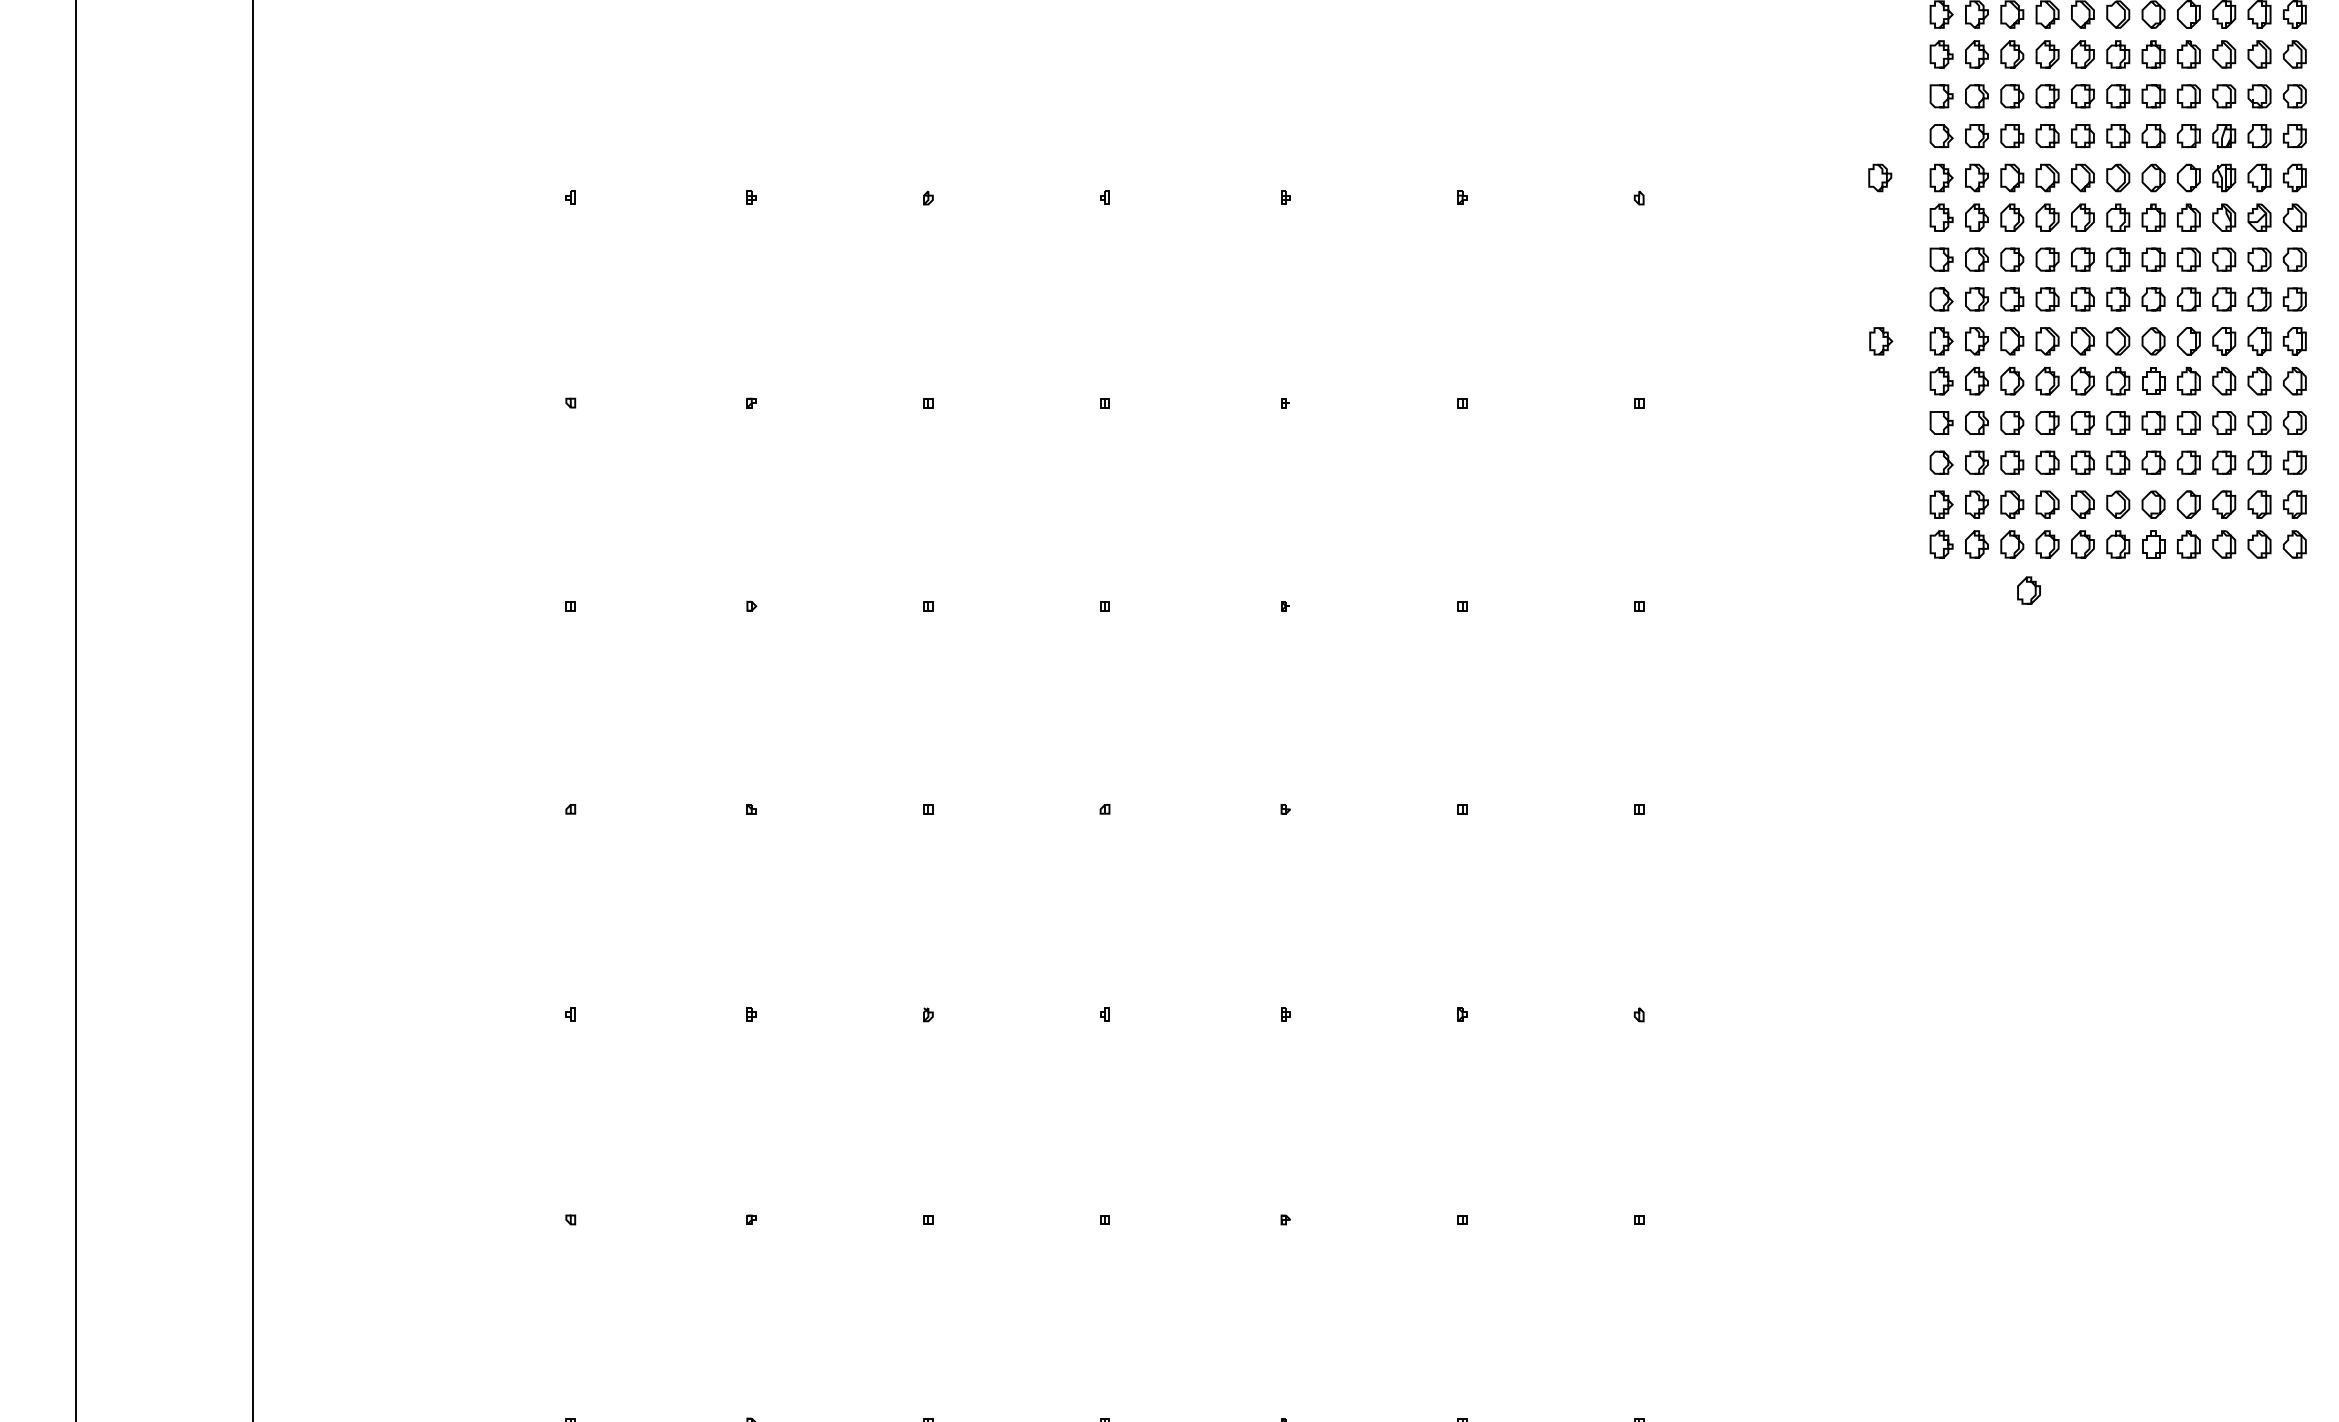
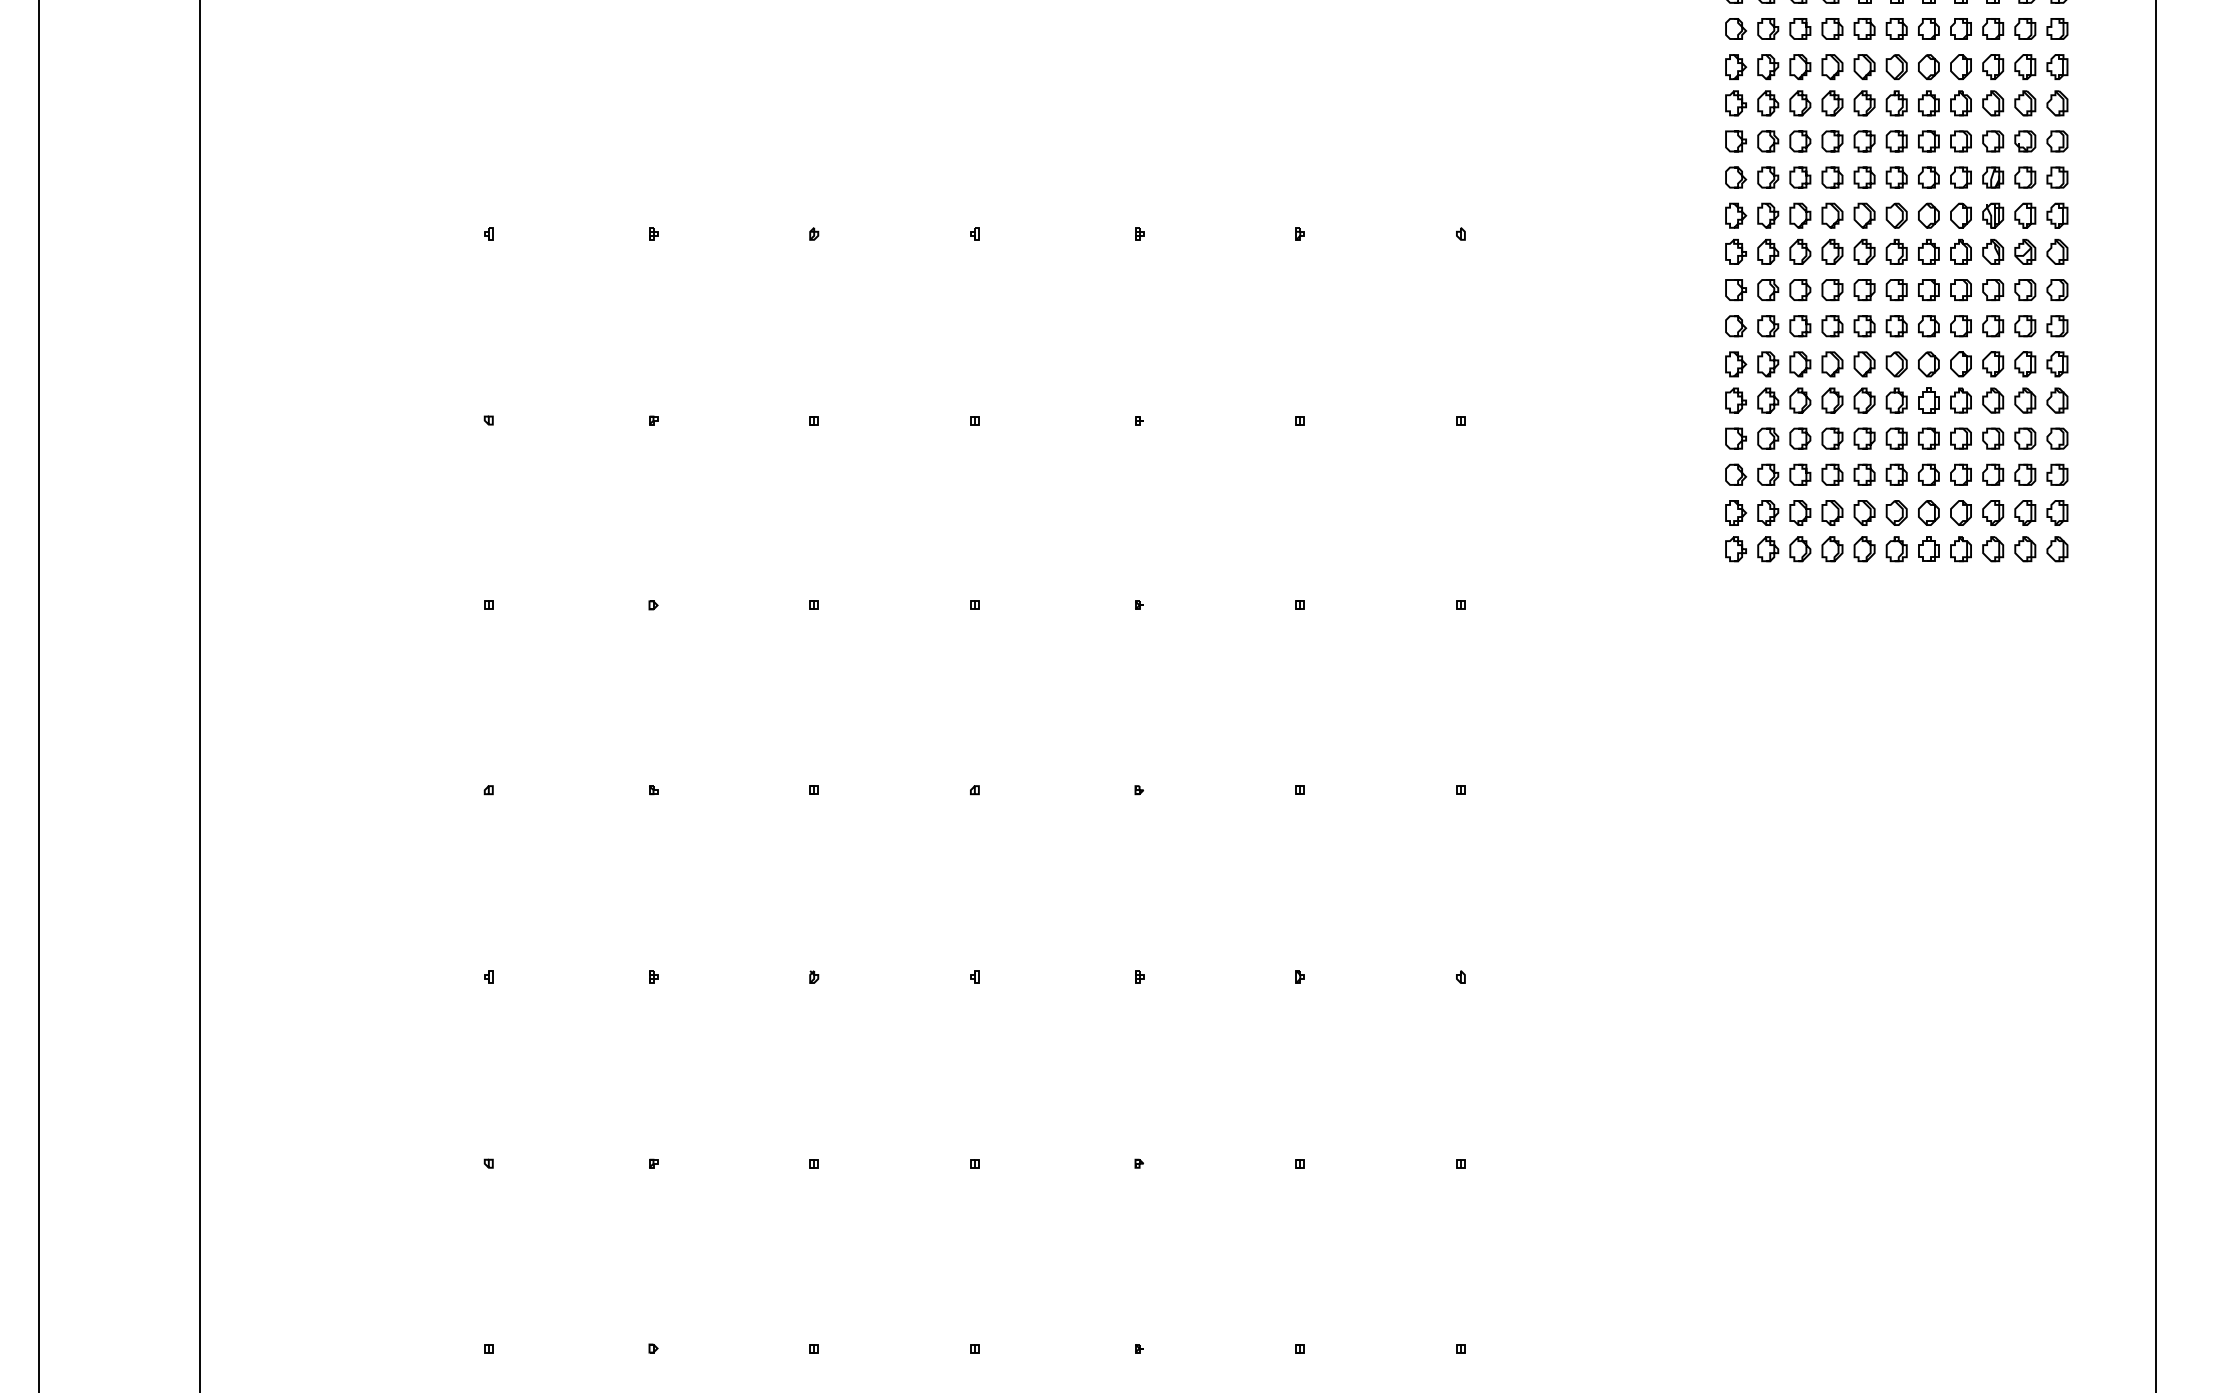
curve: (1881, 174) -> (1681, 212), removed
curve: (1882, 338) -> (1682, 361), removed
curve: (2034, 590) -> (1820, 591), removed

